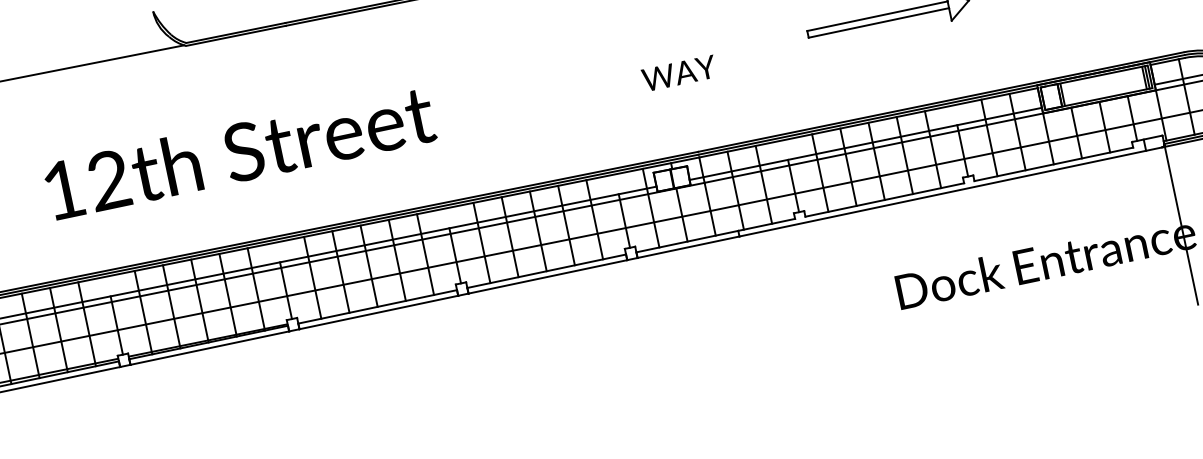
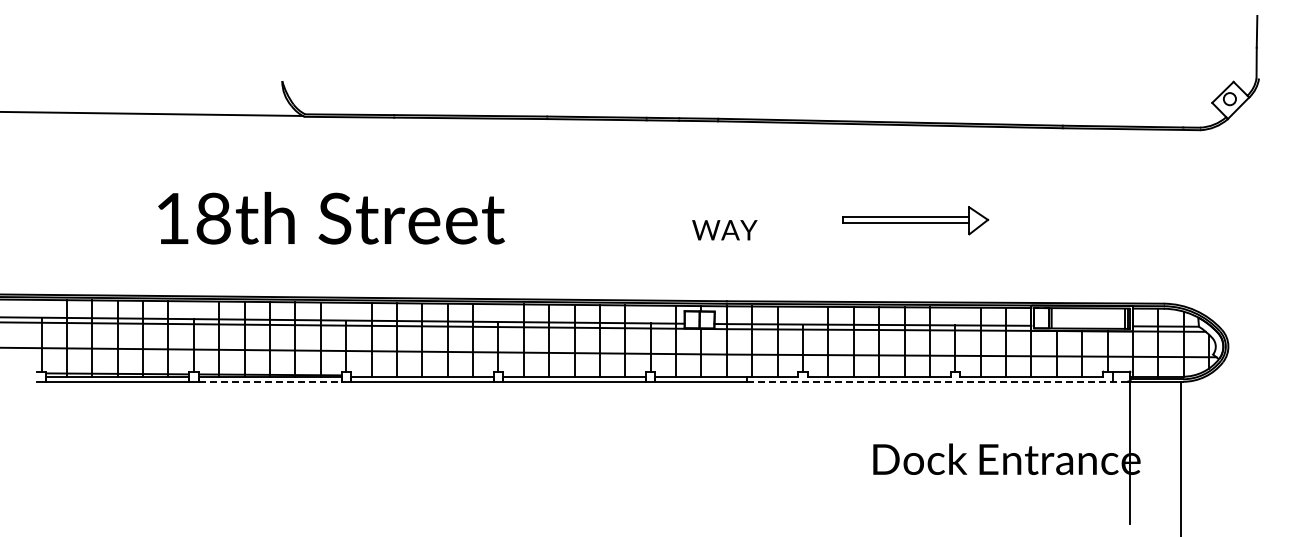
text: (108, 180) -> (213, 218), 12th -> 18th
line: (951, 191) -> (938, 381), solid -> dashed
line: (210, 347) -> (270, 381), solid -> dashed

